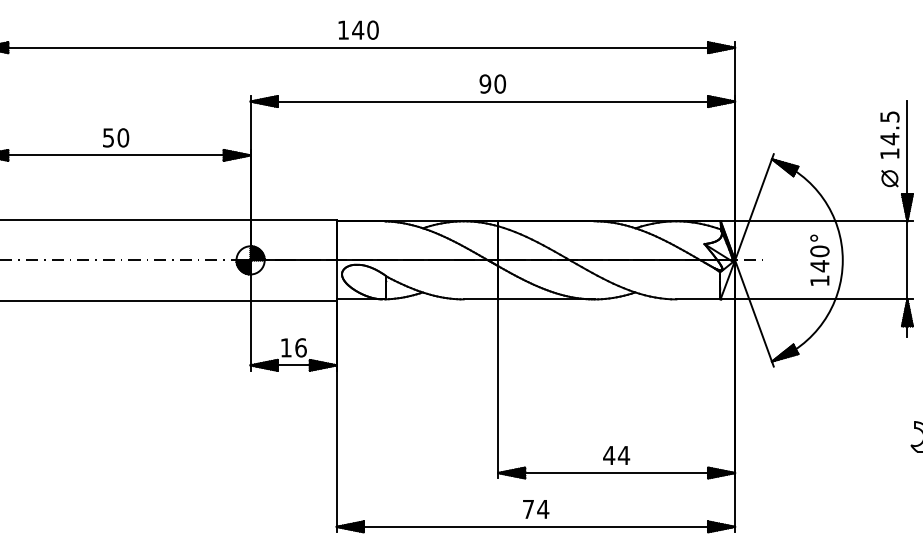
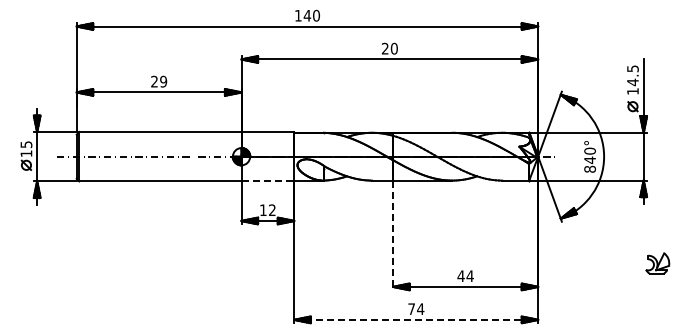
text: (484, 83) -> (384, 48), 90 -> 20
text: (114, 137) -> (158, 81), 50 -> 29
text: (818, 279) -> (589, 168), 140° -> 840°
line: (294, 300) -> (268, 181), solid -> dashed
text: (301, 348) -> (272, 210), 16 -> 12
line: (498, 389) -> (393, 235), solid -> dashed
line: (536, 526) -> (416, 319), solid -> dashed

